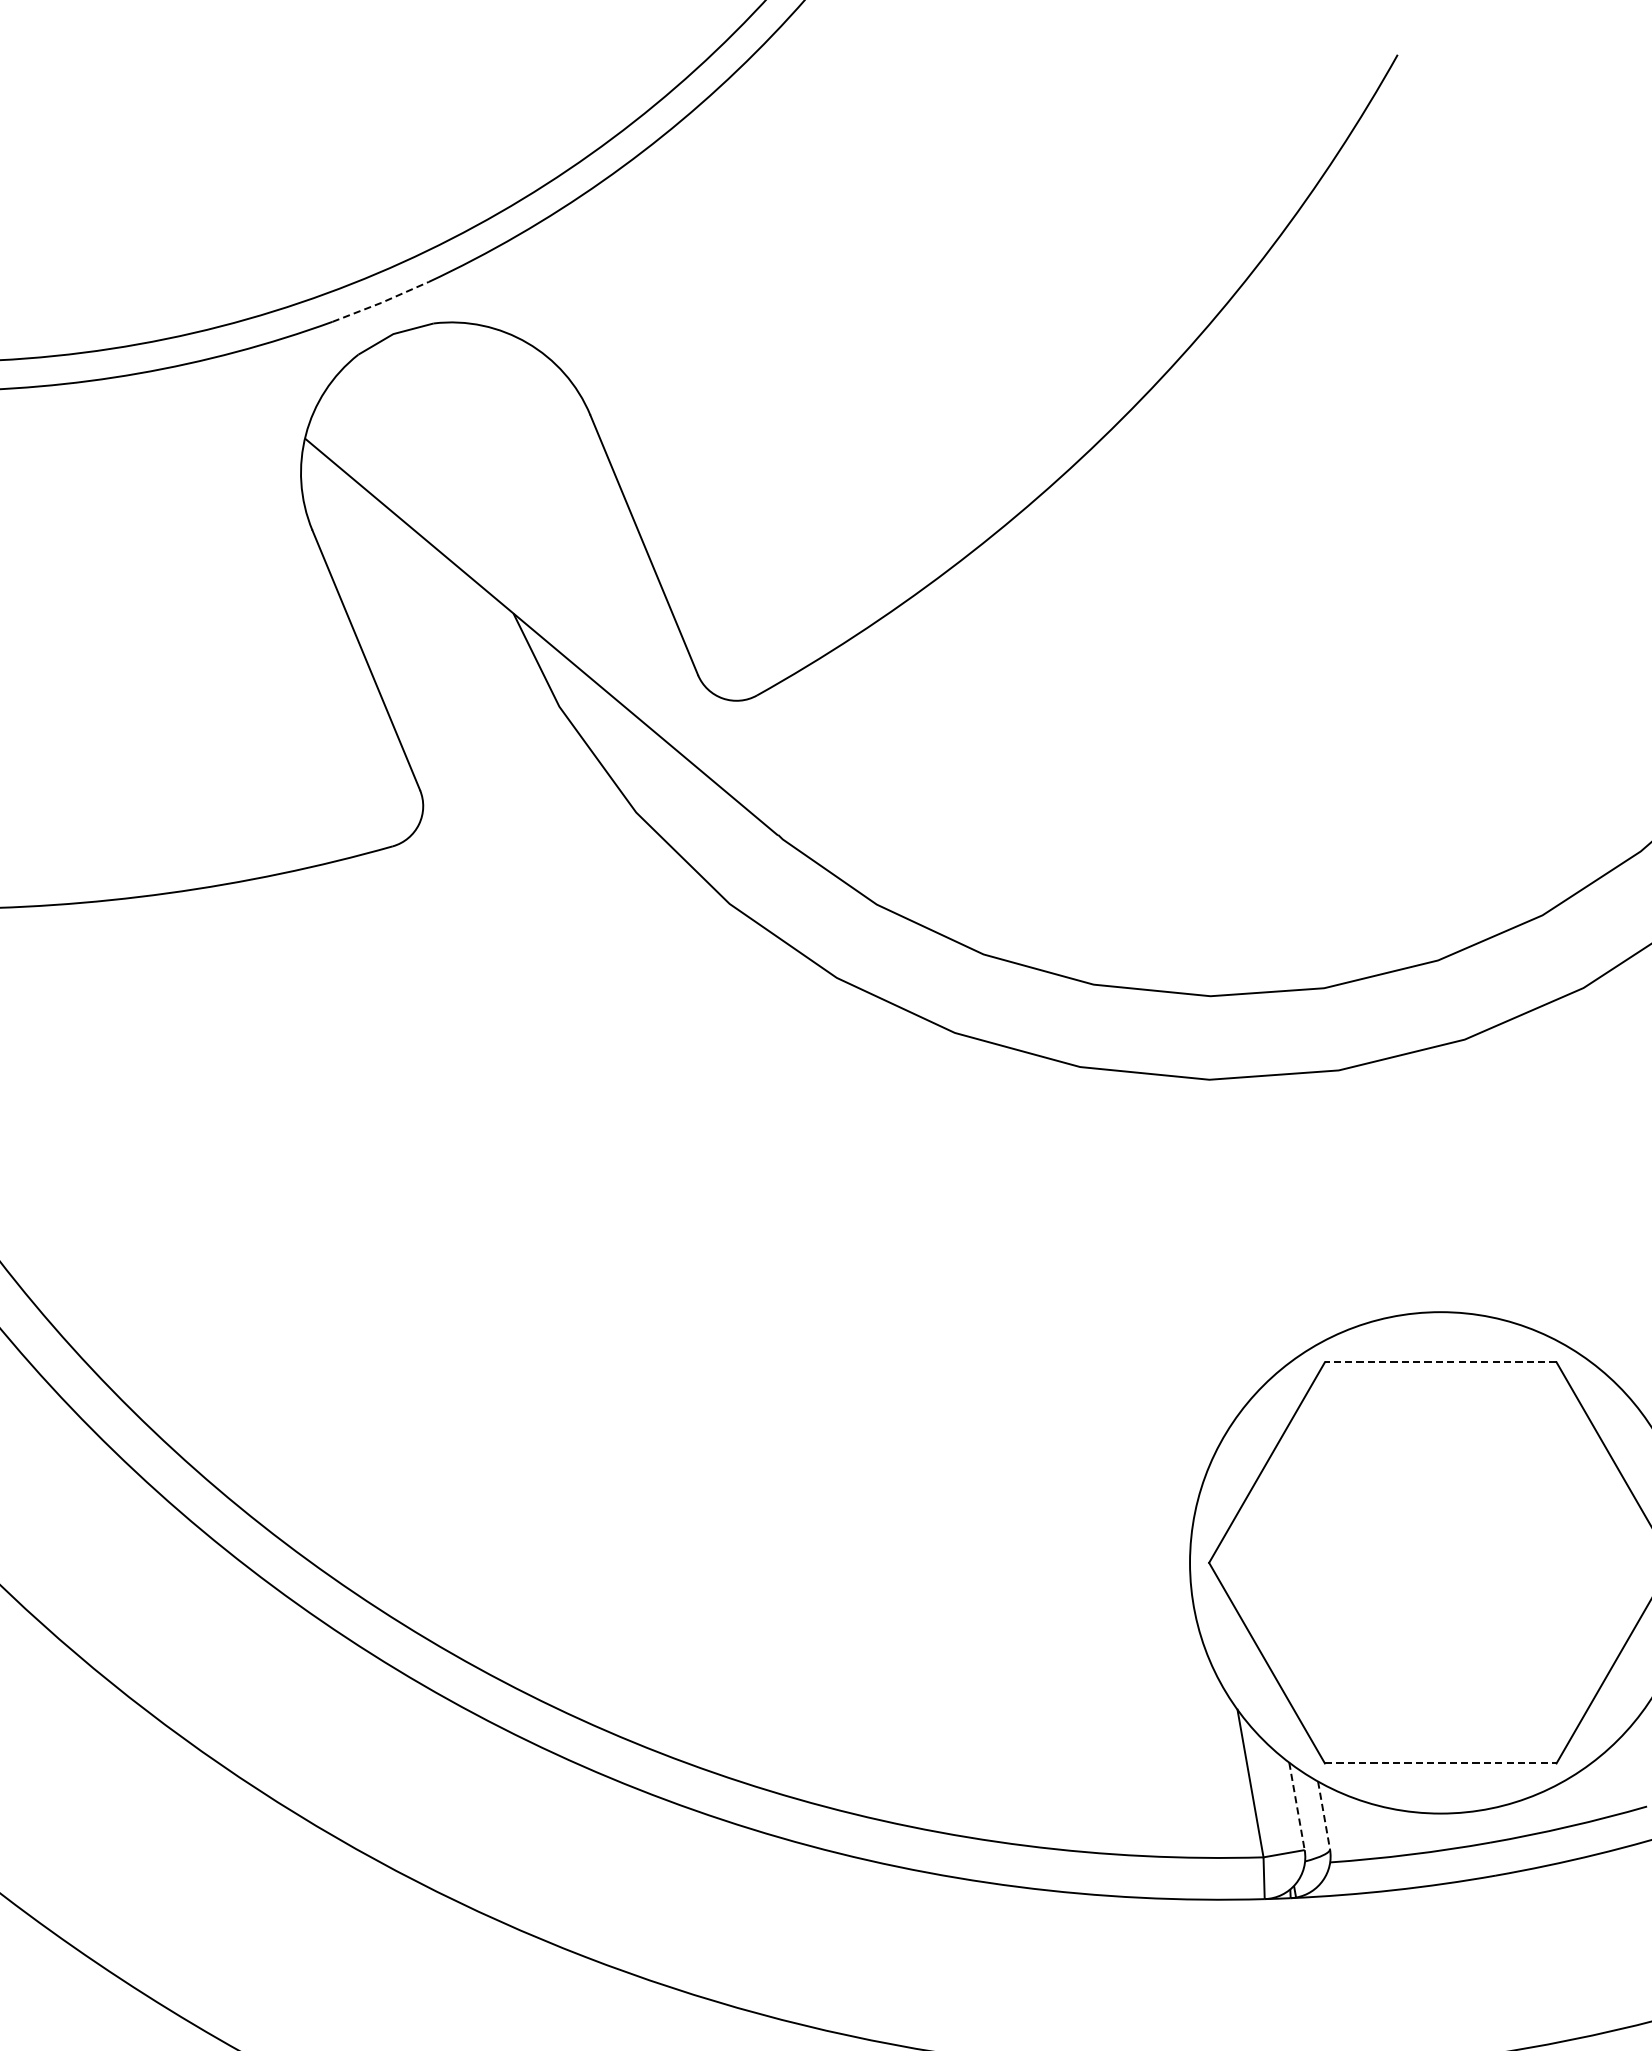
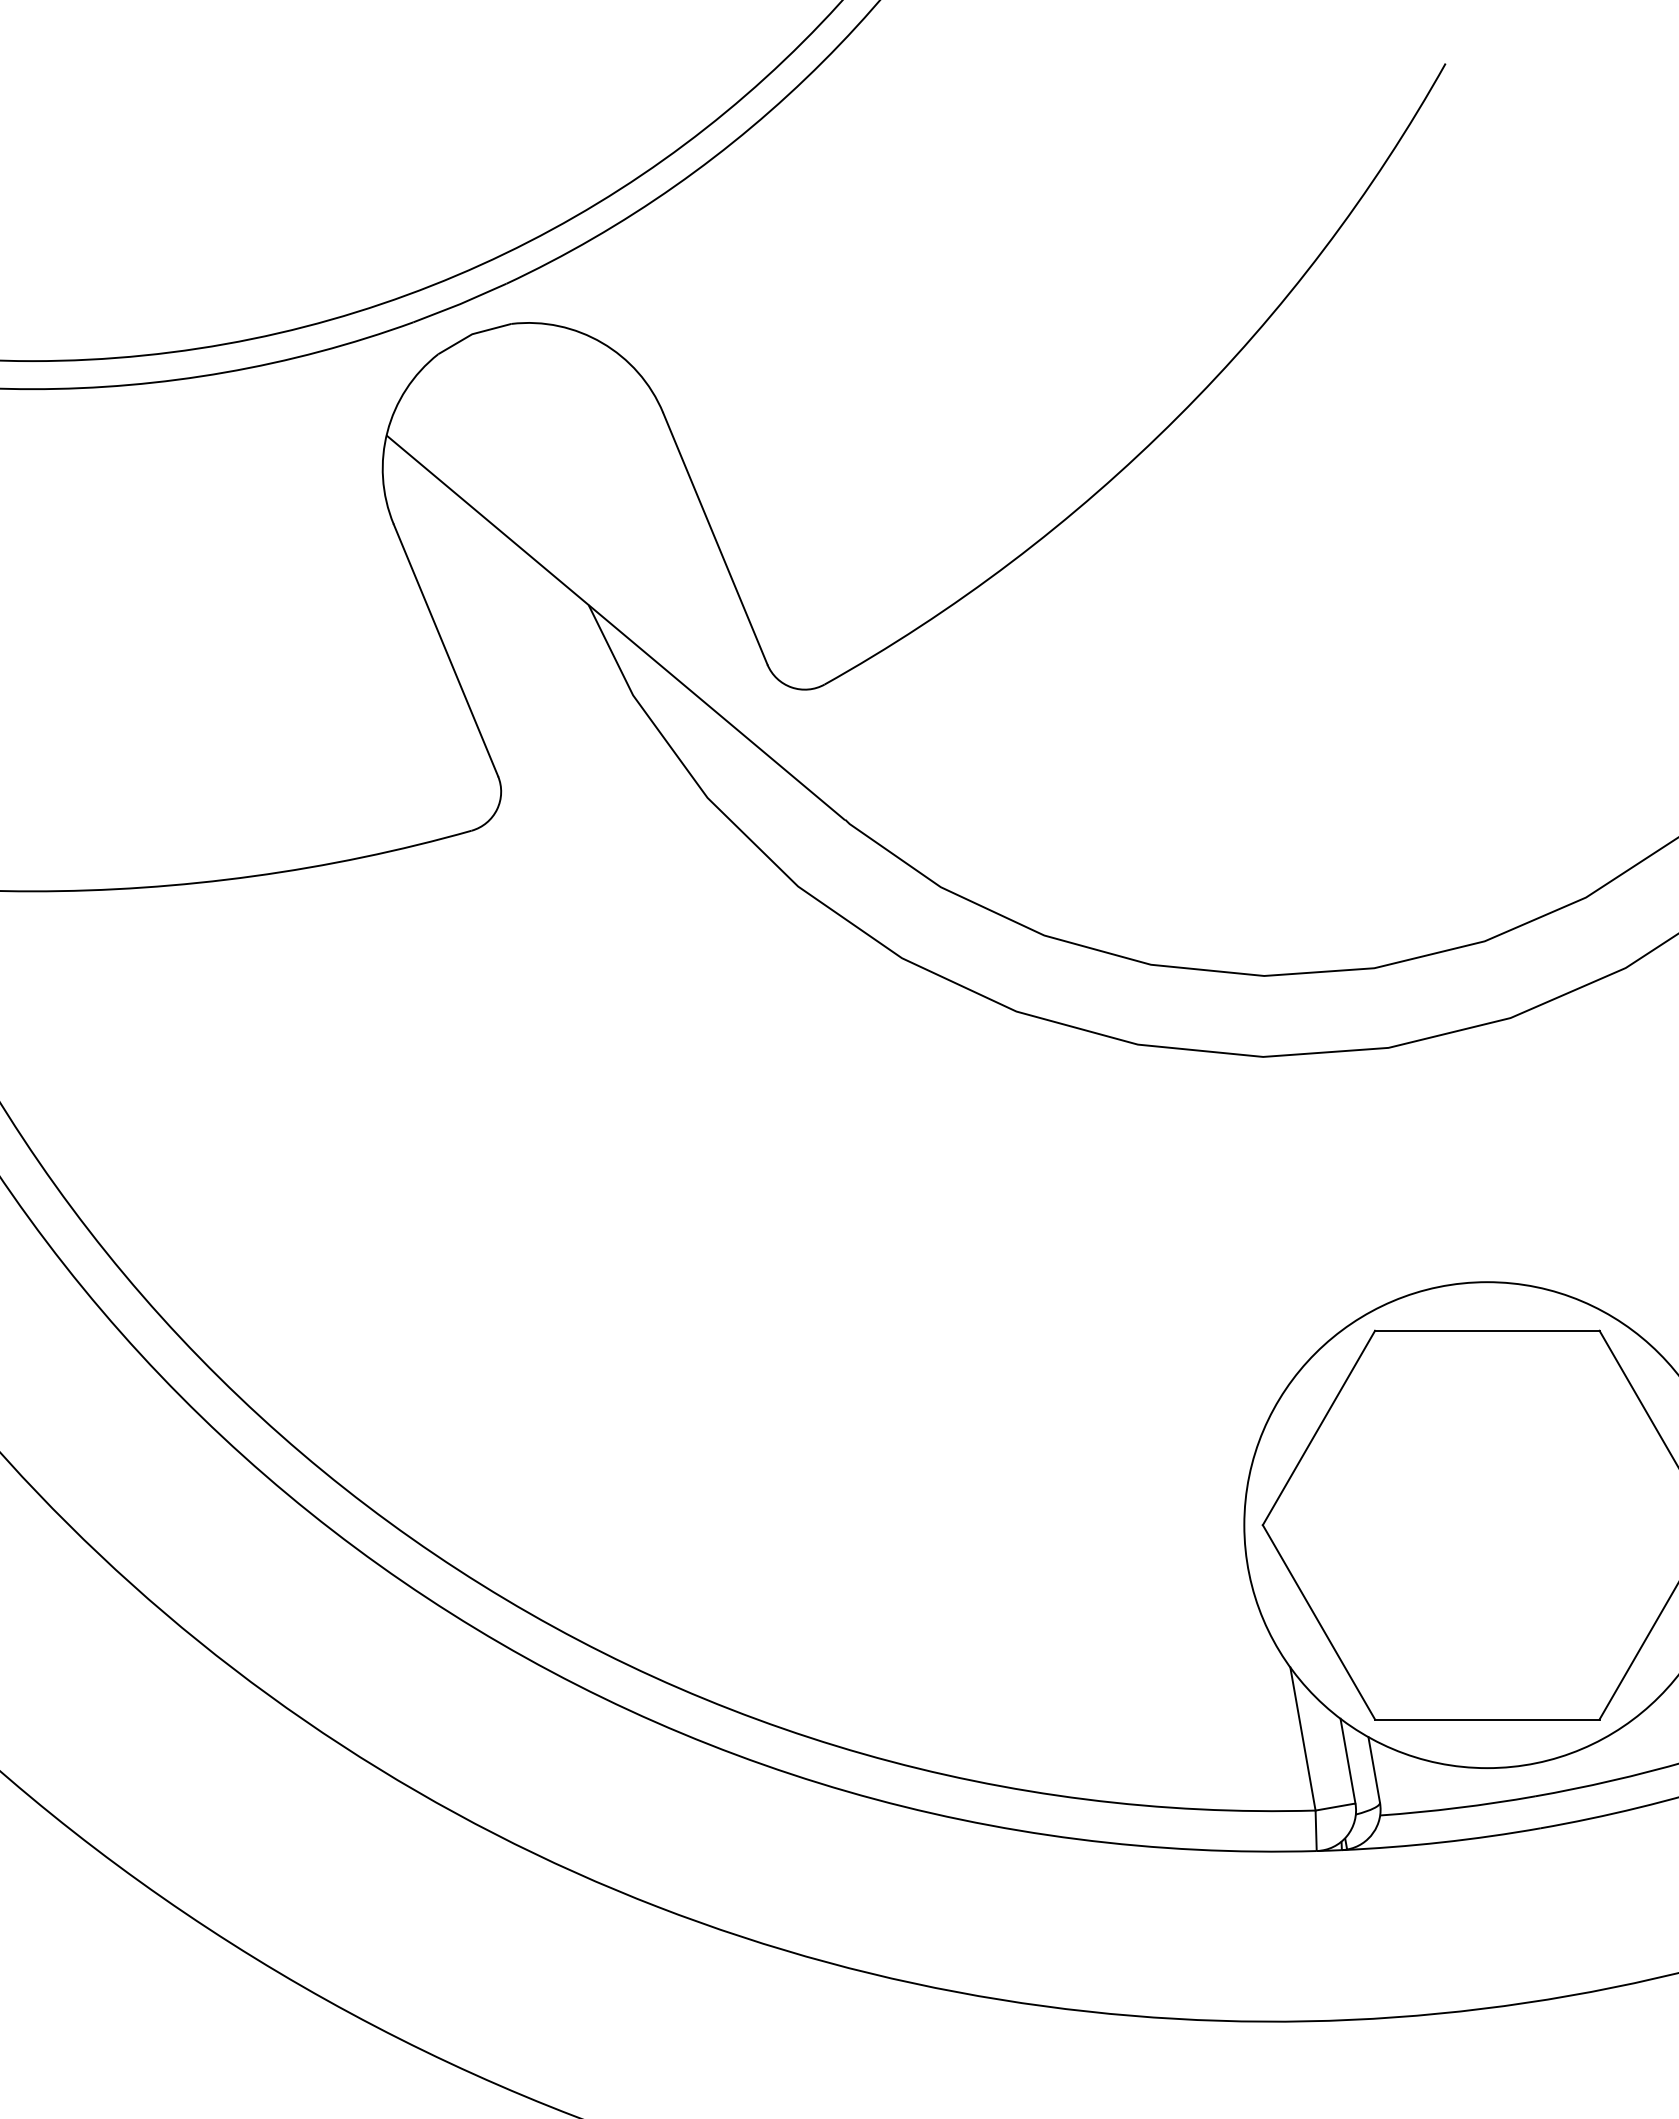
line: (381, 303) -> (460, 304), dashed -> solid
line: (1439, 1362) -> (1486, 1330), dashed -> solid
line: (1440, 1763) -> (1487, 1719), dashed -> solid
line: (1297, 1806) -> (1348, 1761), dashed -> solid
line: (1324, 1816) -> (1374, 1770), dashed -> solid

